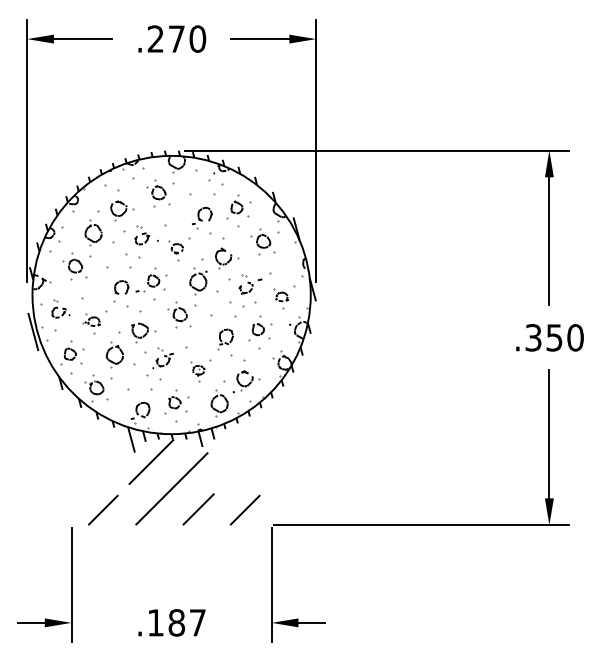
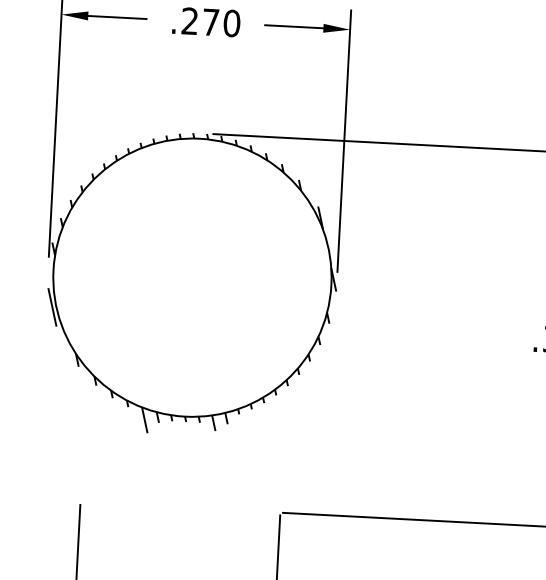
hatch: (170, 294) -> (191, 277), removed
hatch: (174, 482) -> (185, 465), removed

